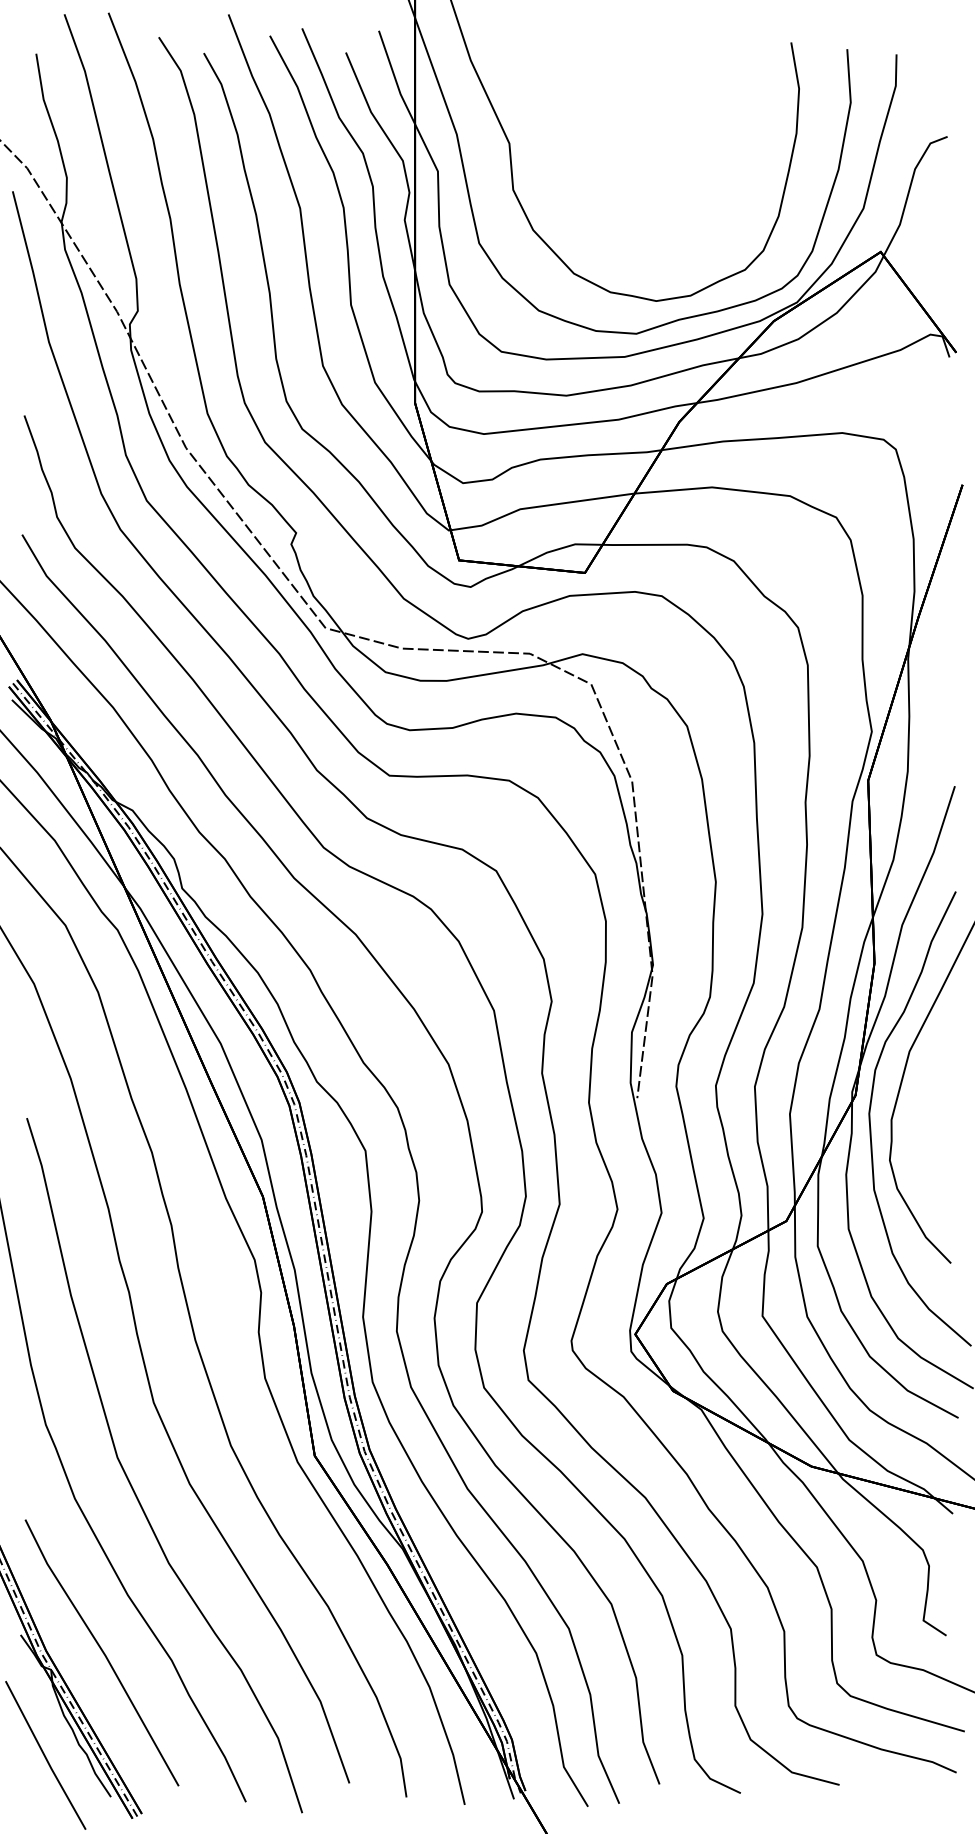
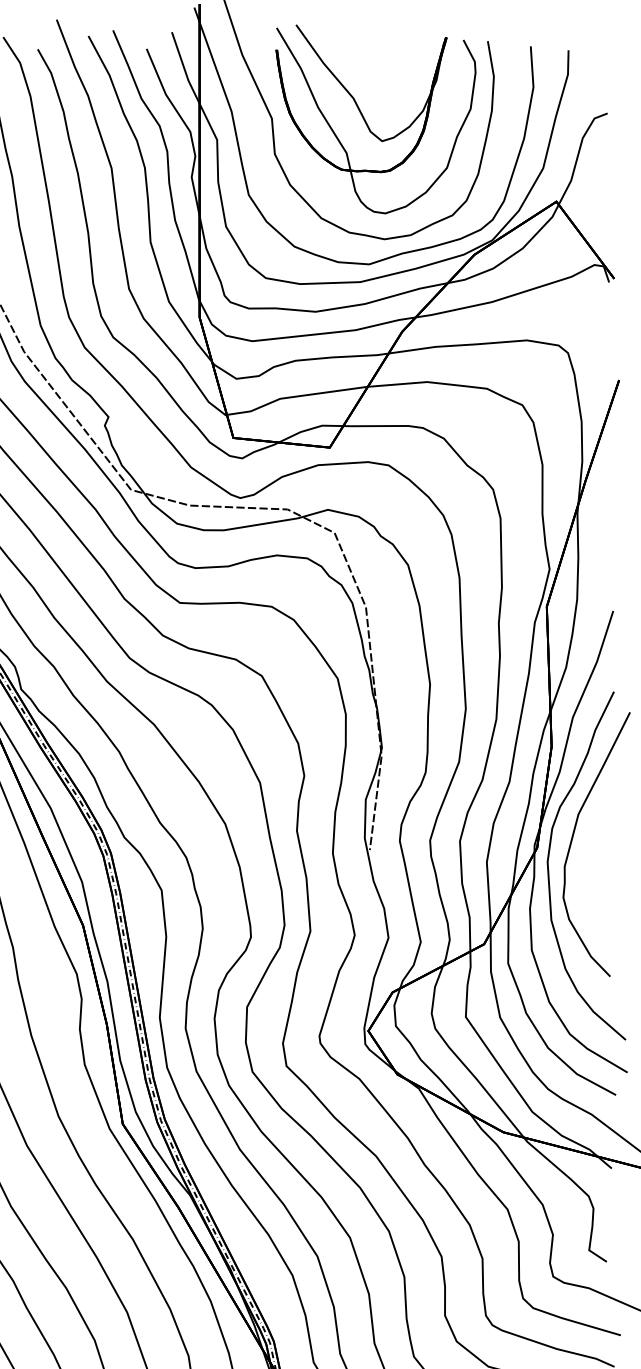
part: (633, 149) -> (367, 123), added

